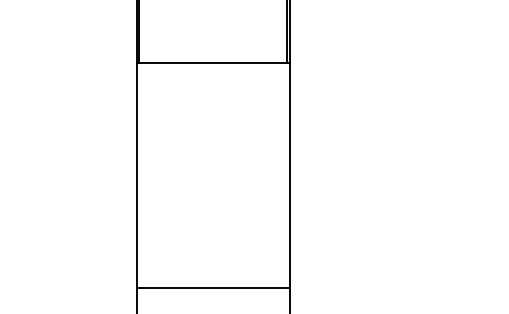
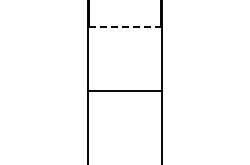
line: (214, 63) -> (125, 27), solid -> dashed
line: (212, 288) -> (124, 91), moved

